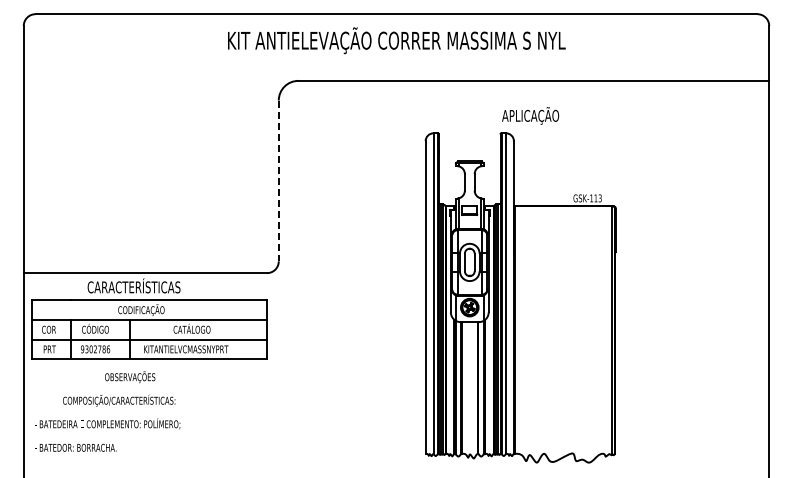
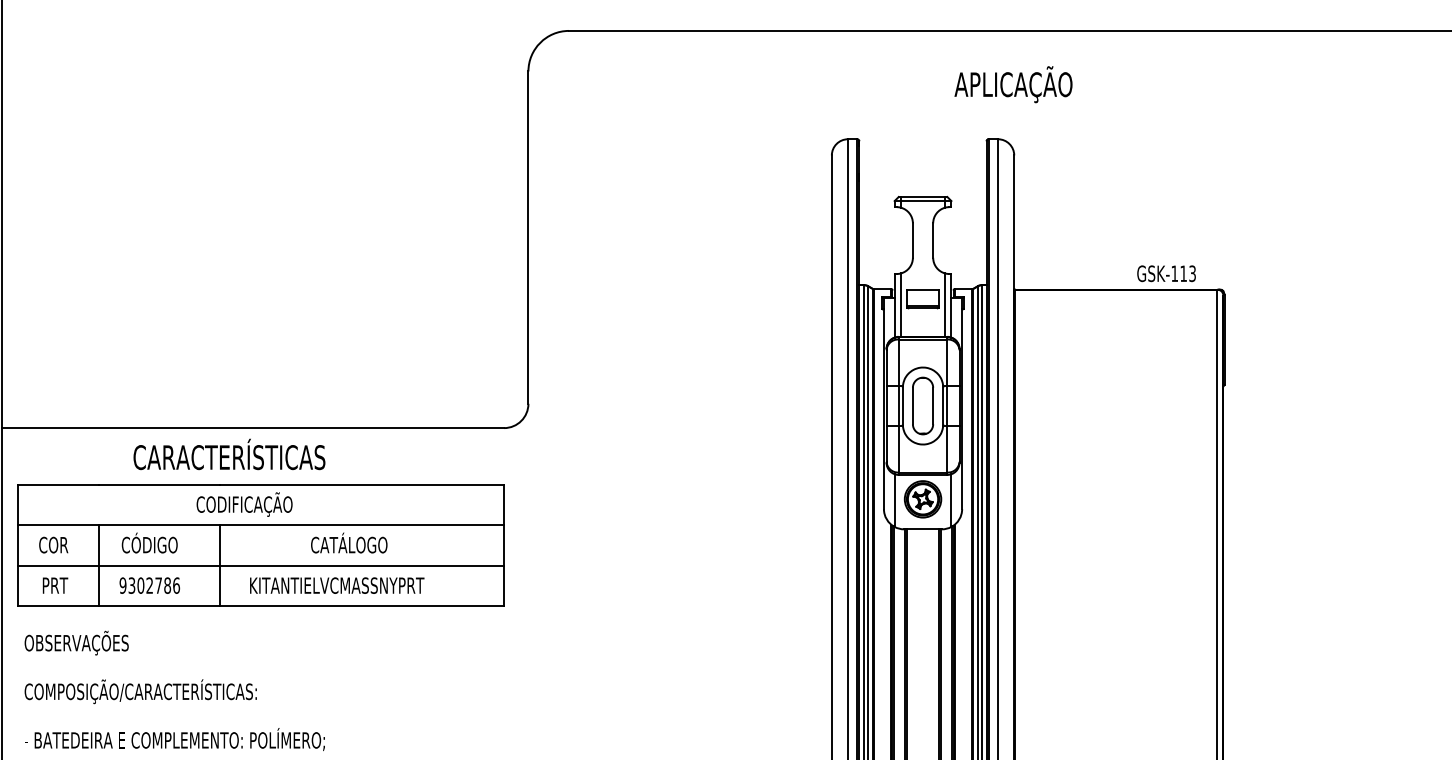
text: (530, 115) -> (1013, 83), moved
line: (278, 181) -> (527, 238), dashed -> solid
text: (130, 377) -> (77, 643), moved
text: (119, 400) -> (141, 691), moved

